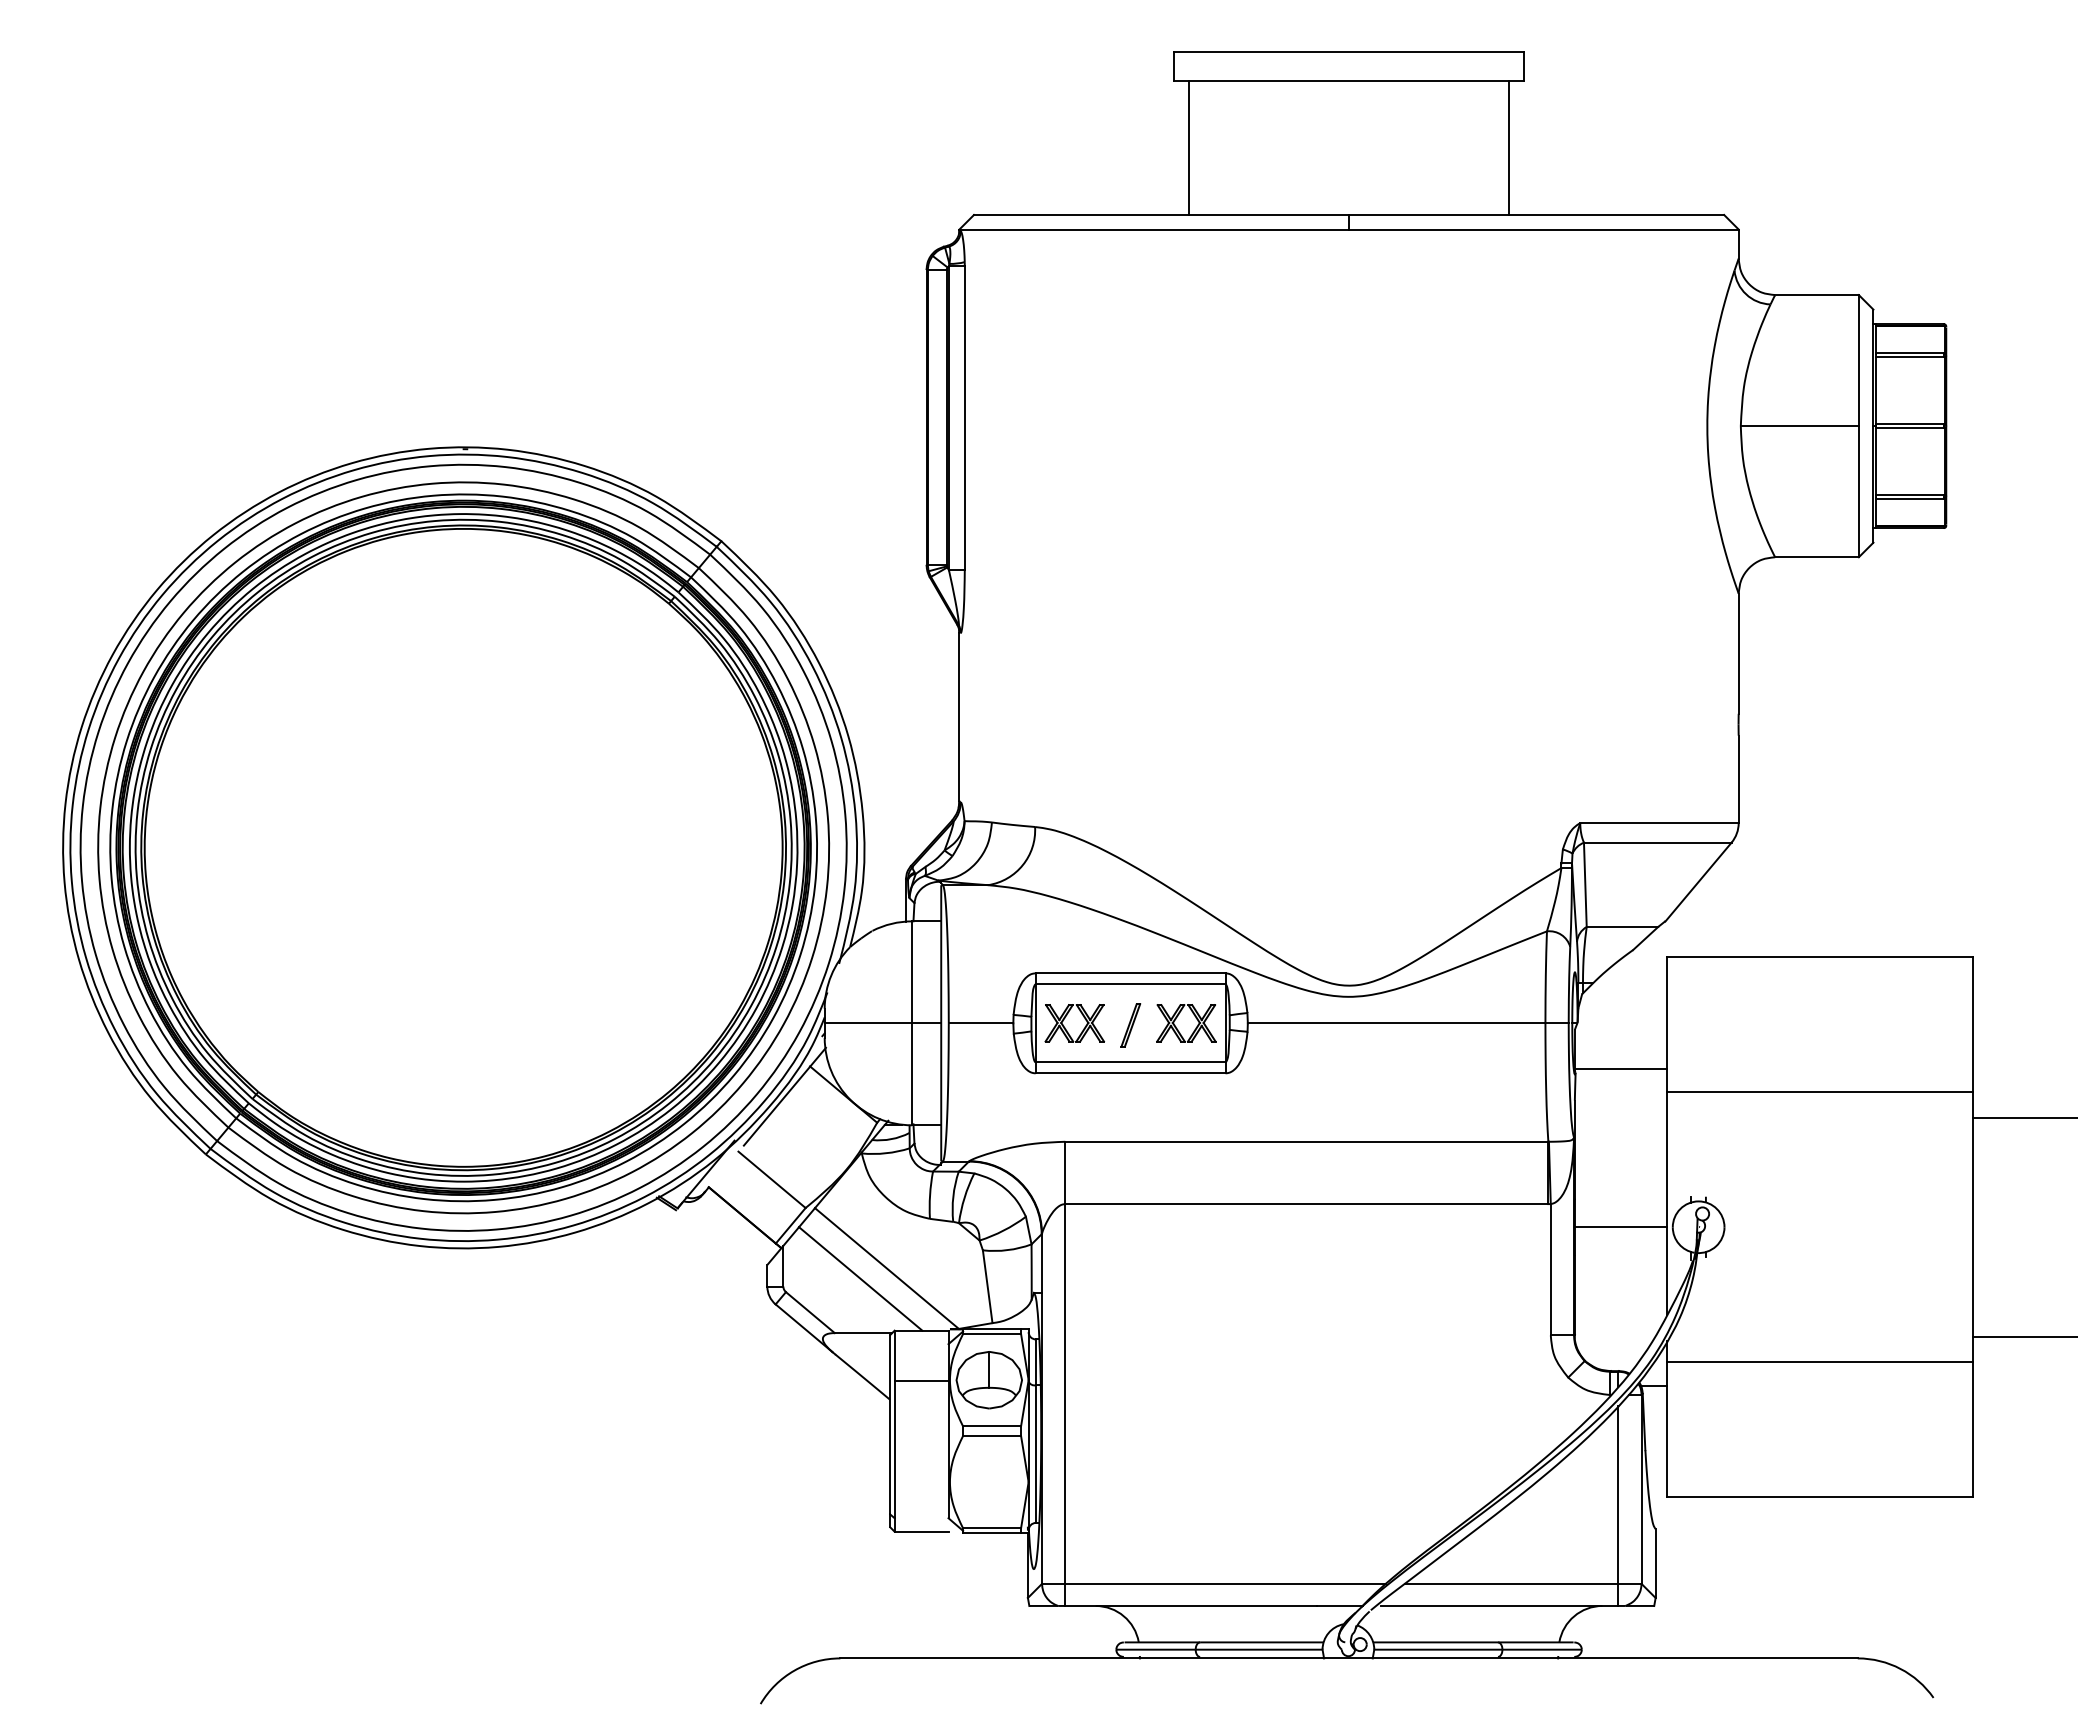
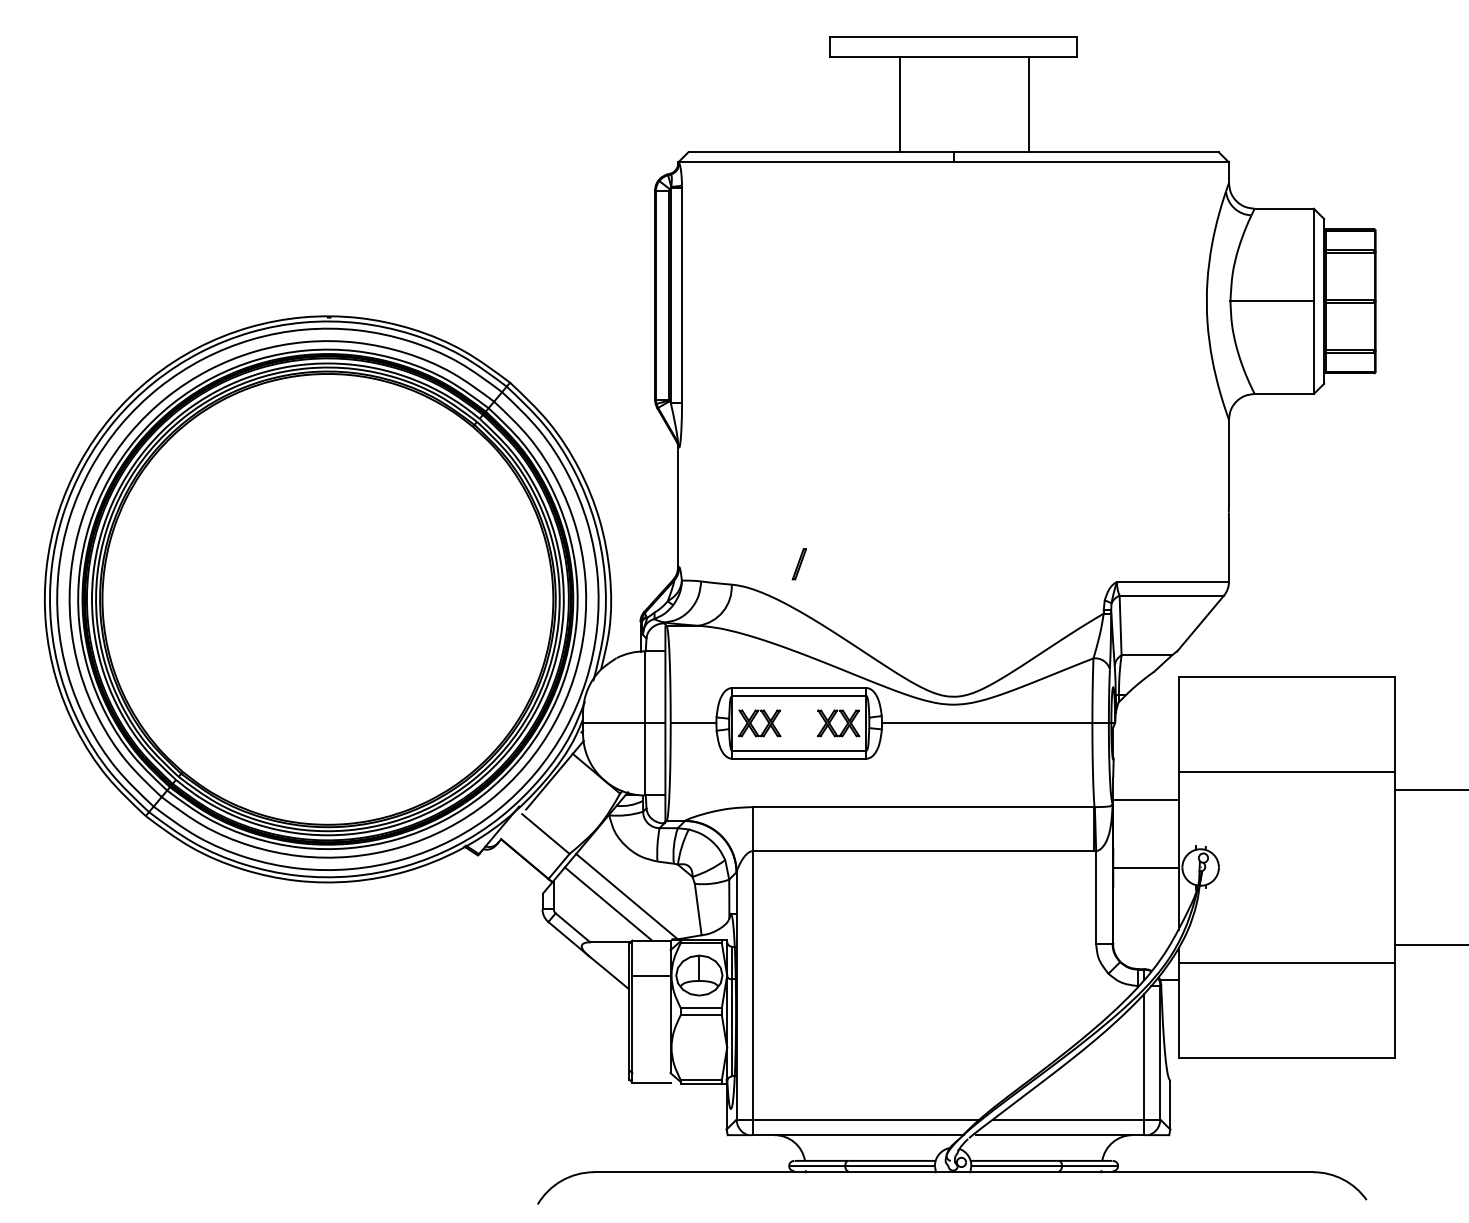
line: (1188, 147) -> (900, 104), moved
line: (1509, 147) -> (1029, 104), moved
part: (1130, 1025) -> (799, 564), moved
line: (1620, 1068) -> (1145, 799), moved

